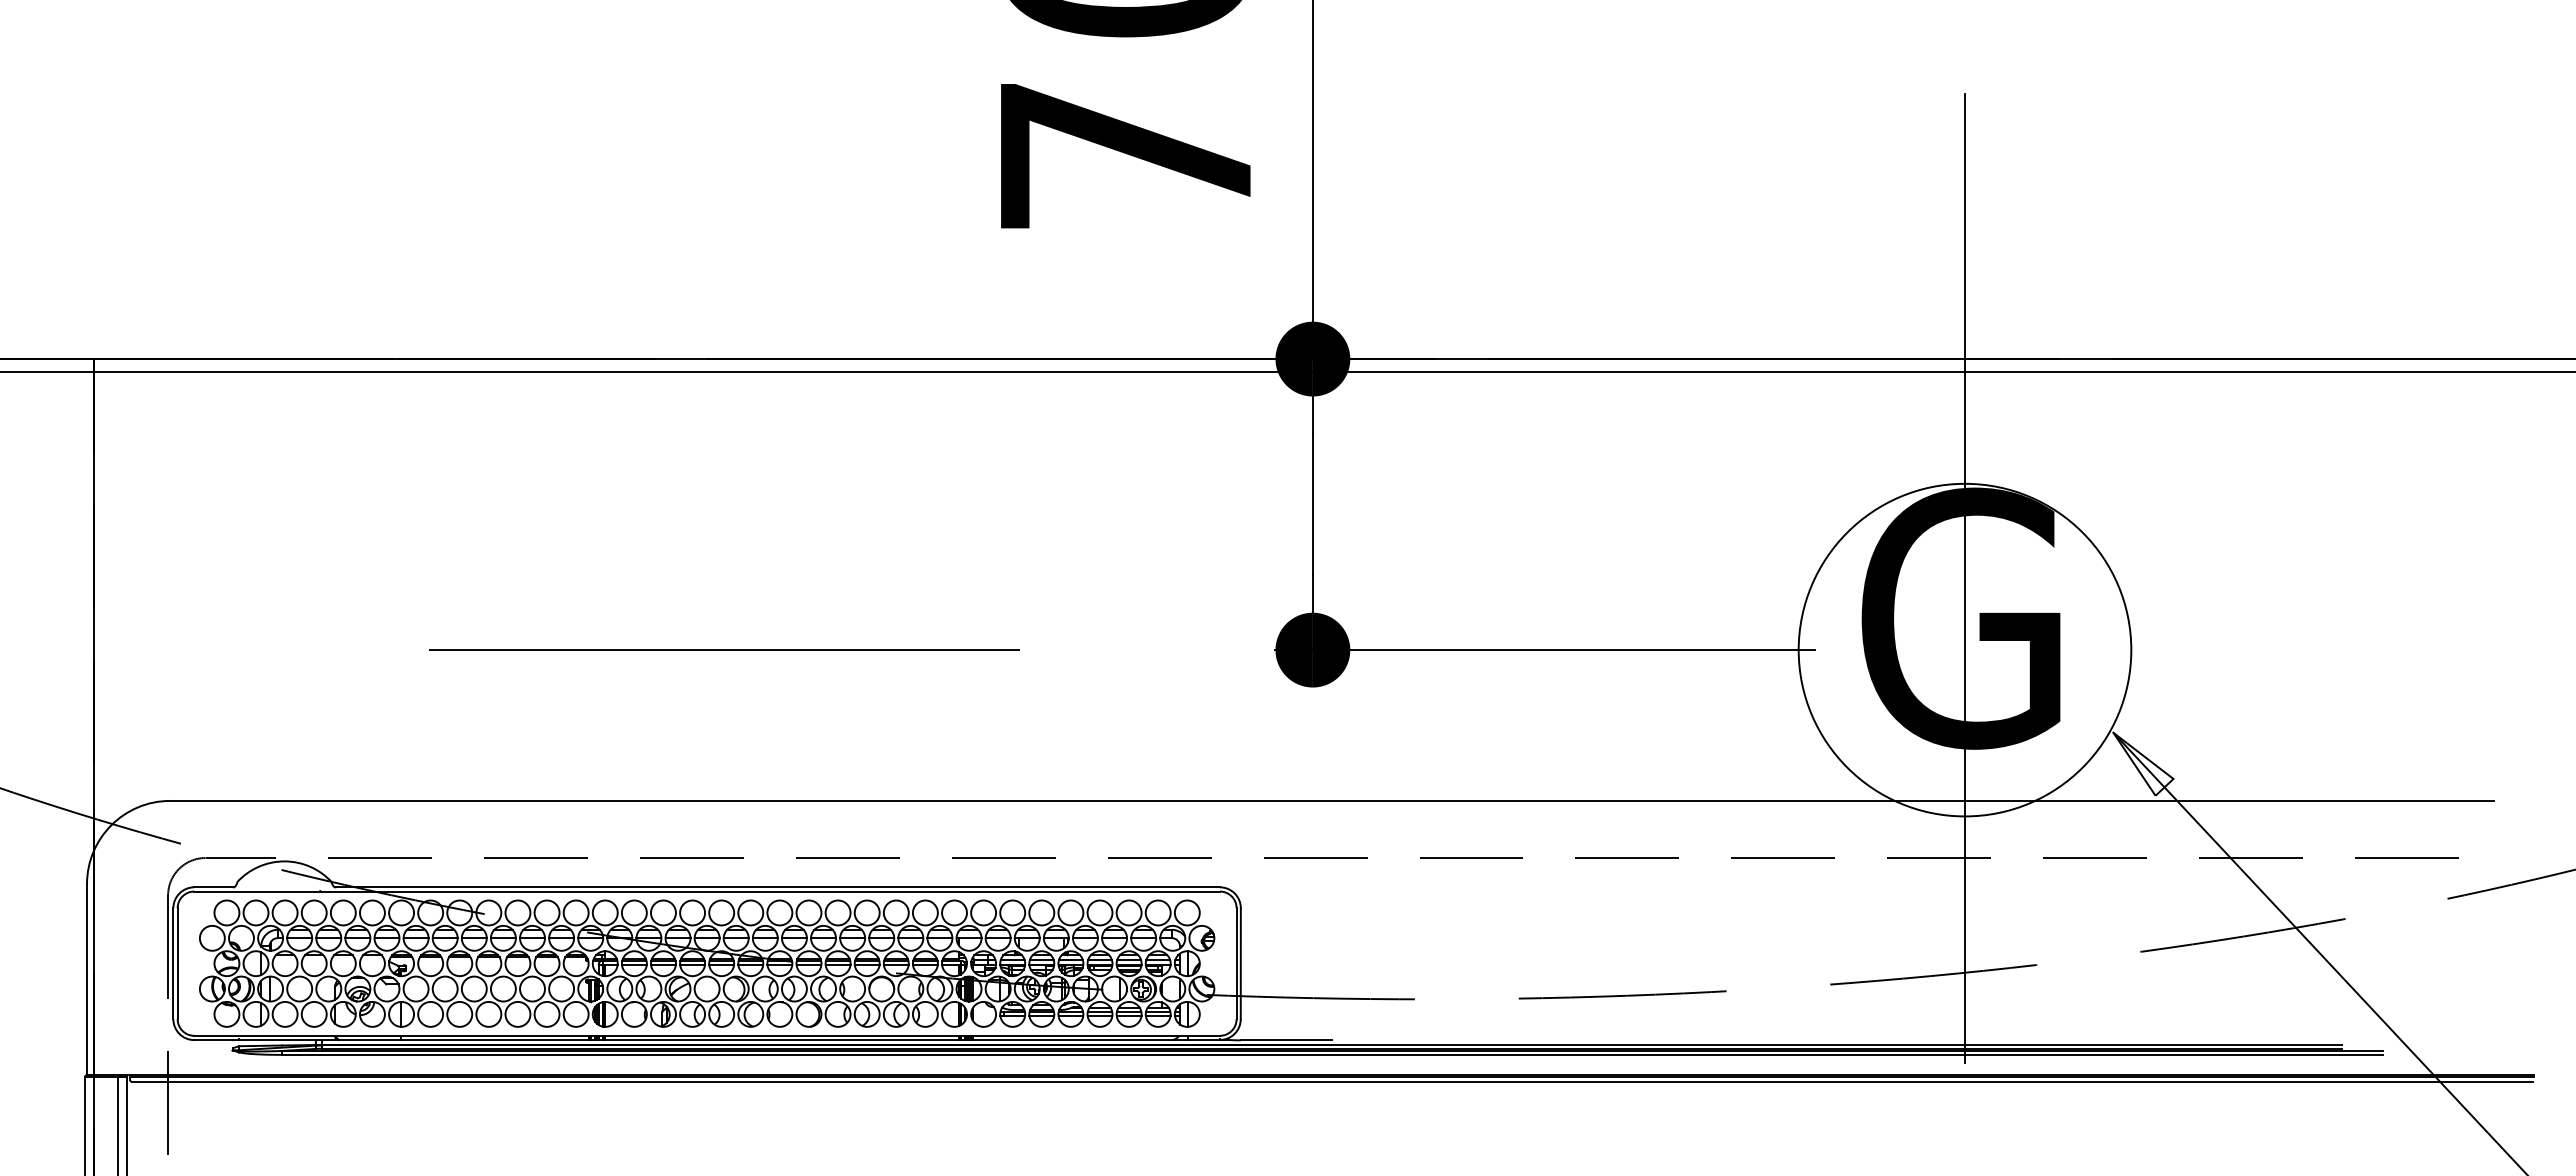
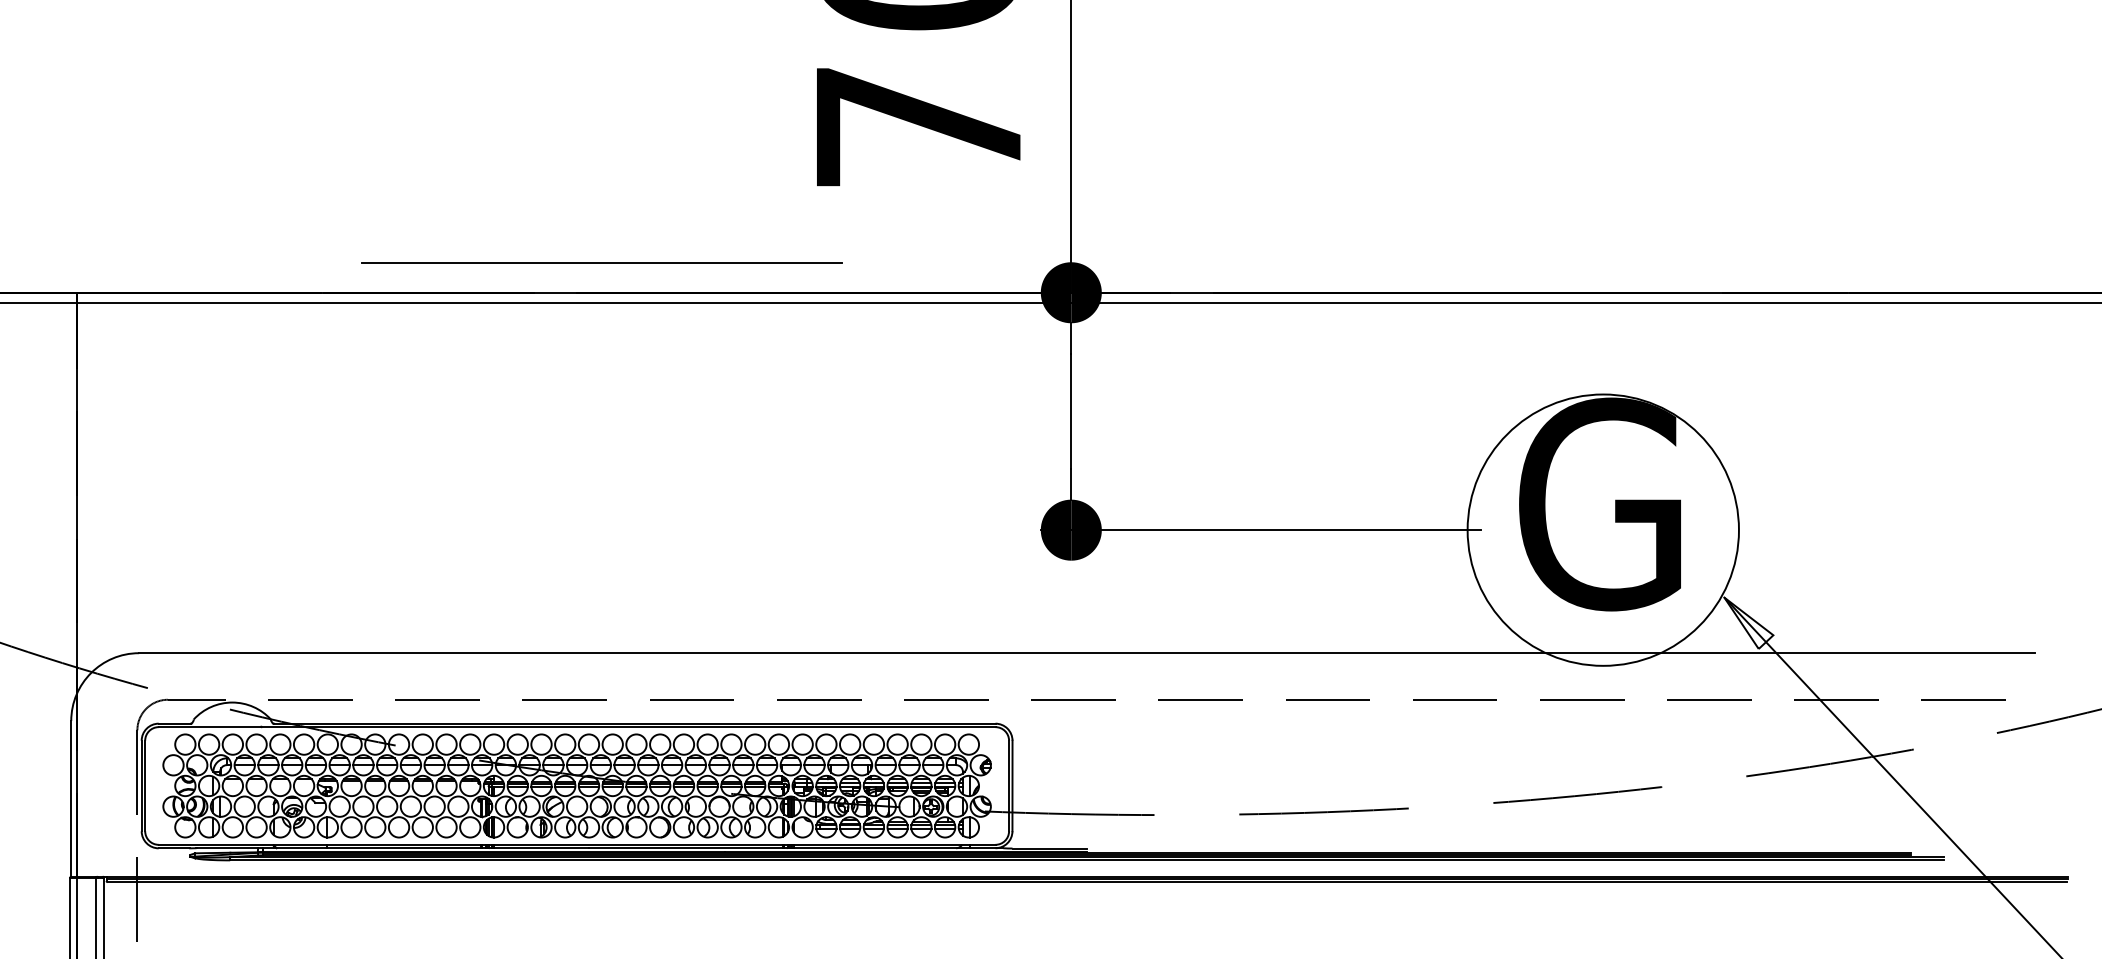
line: (1965, 578) -> (1603, 471), removed
line: (724, 649) -> (601, 262), moved

